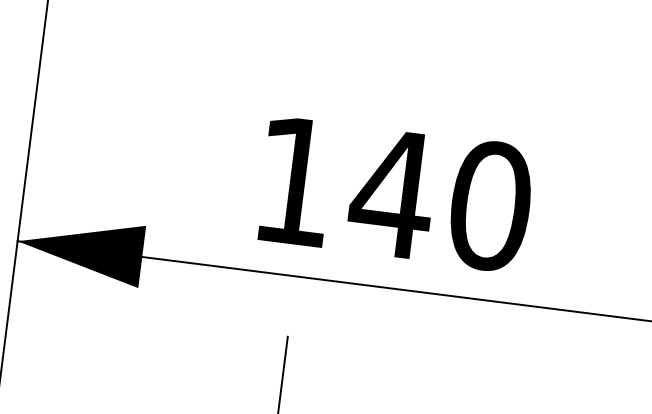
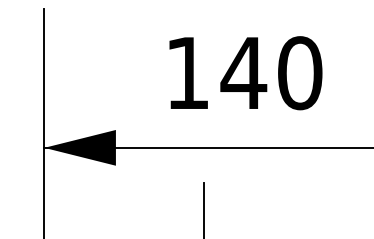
text: (395, 194) -> (245, 73), moved

